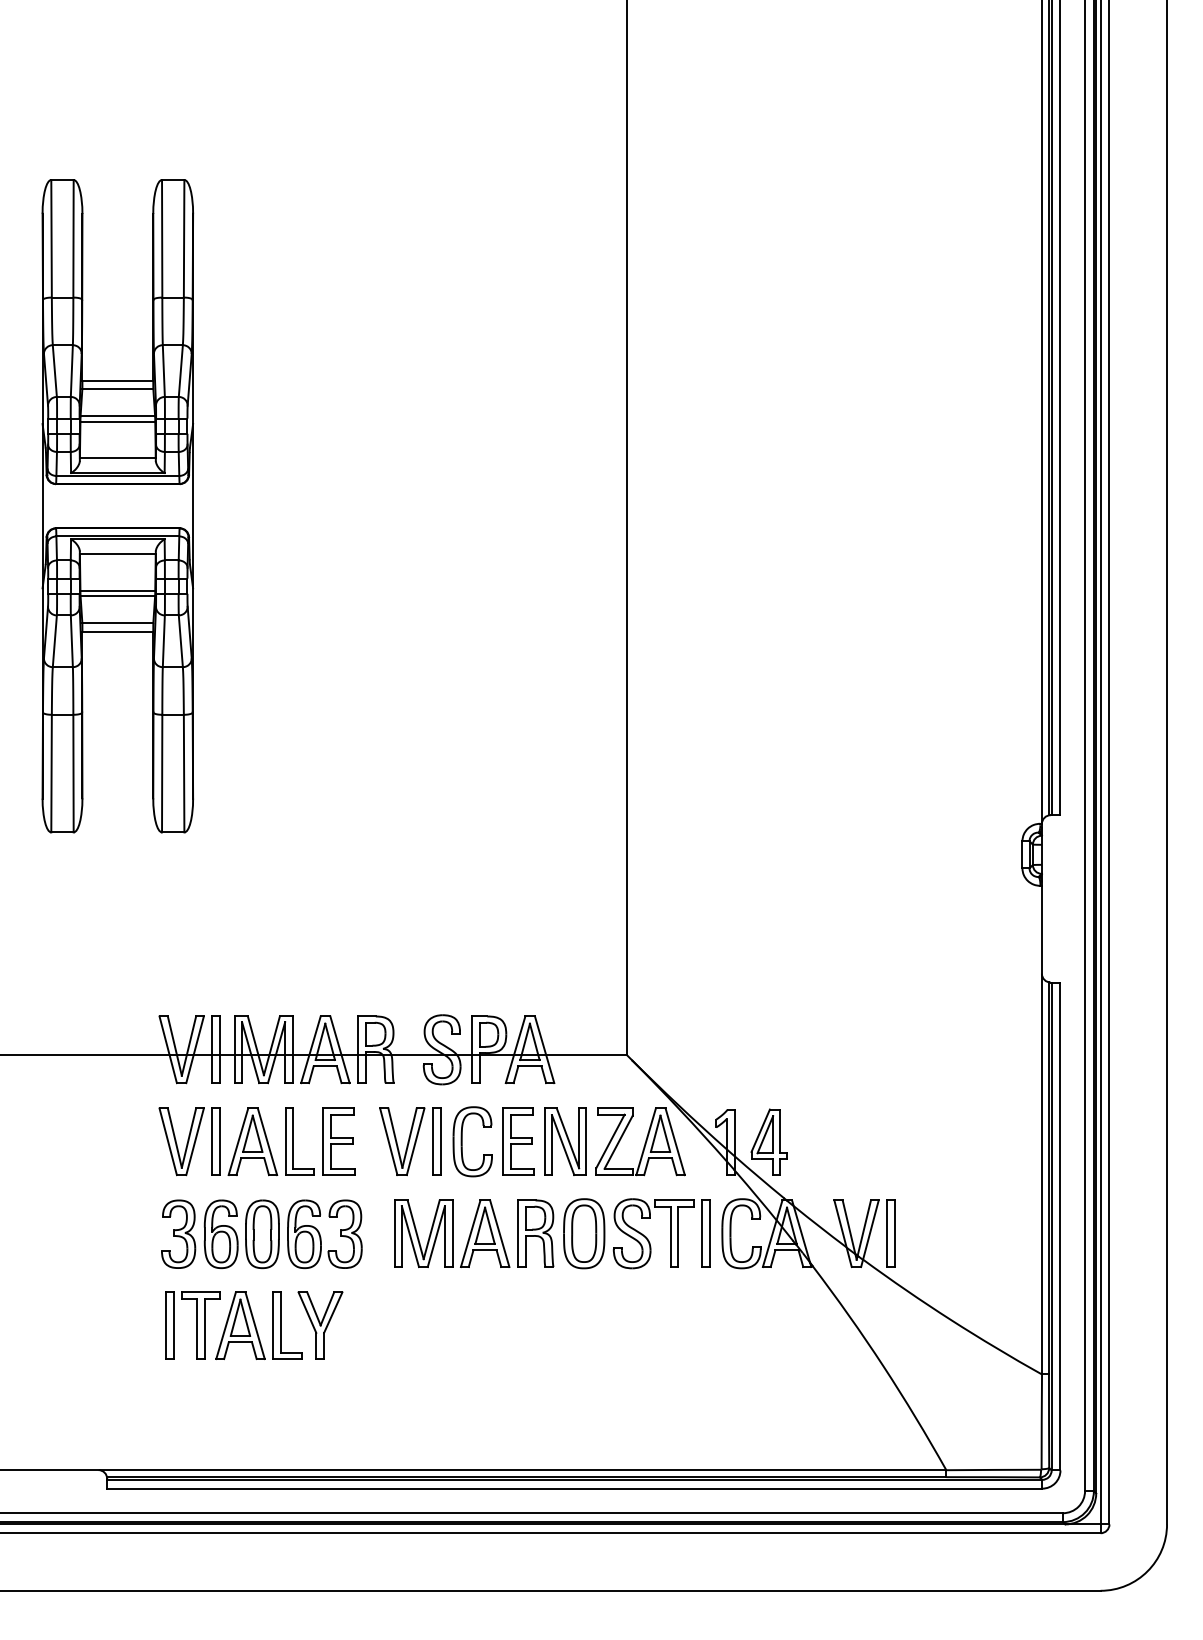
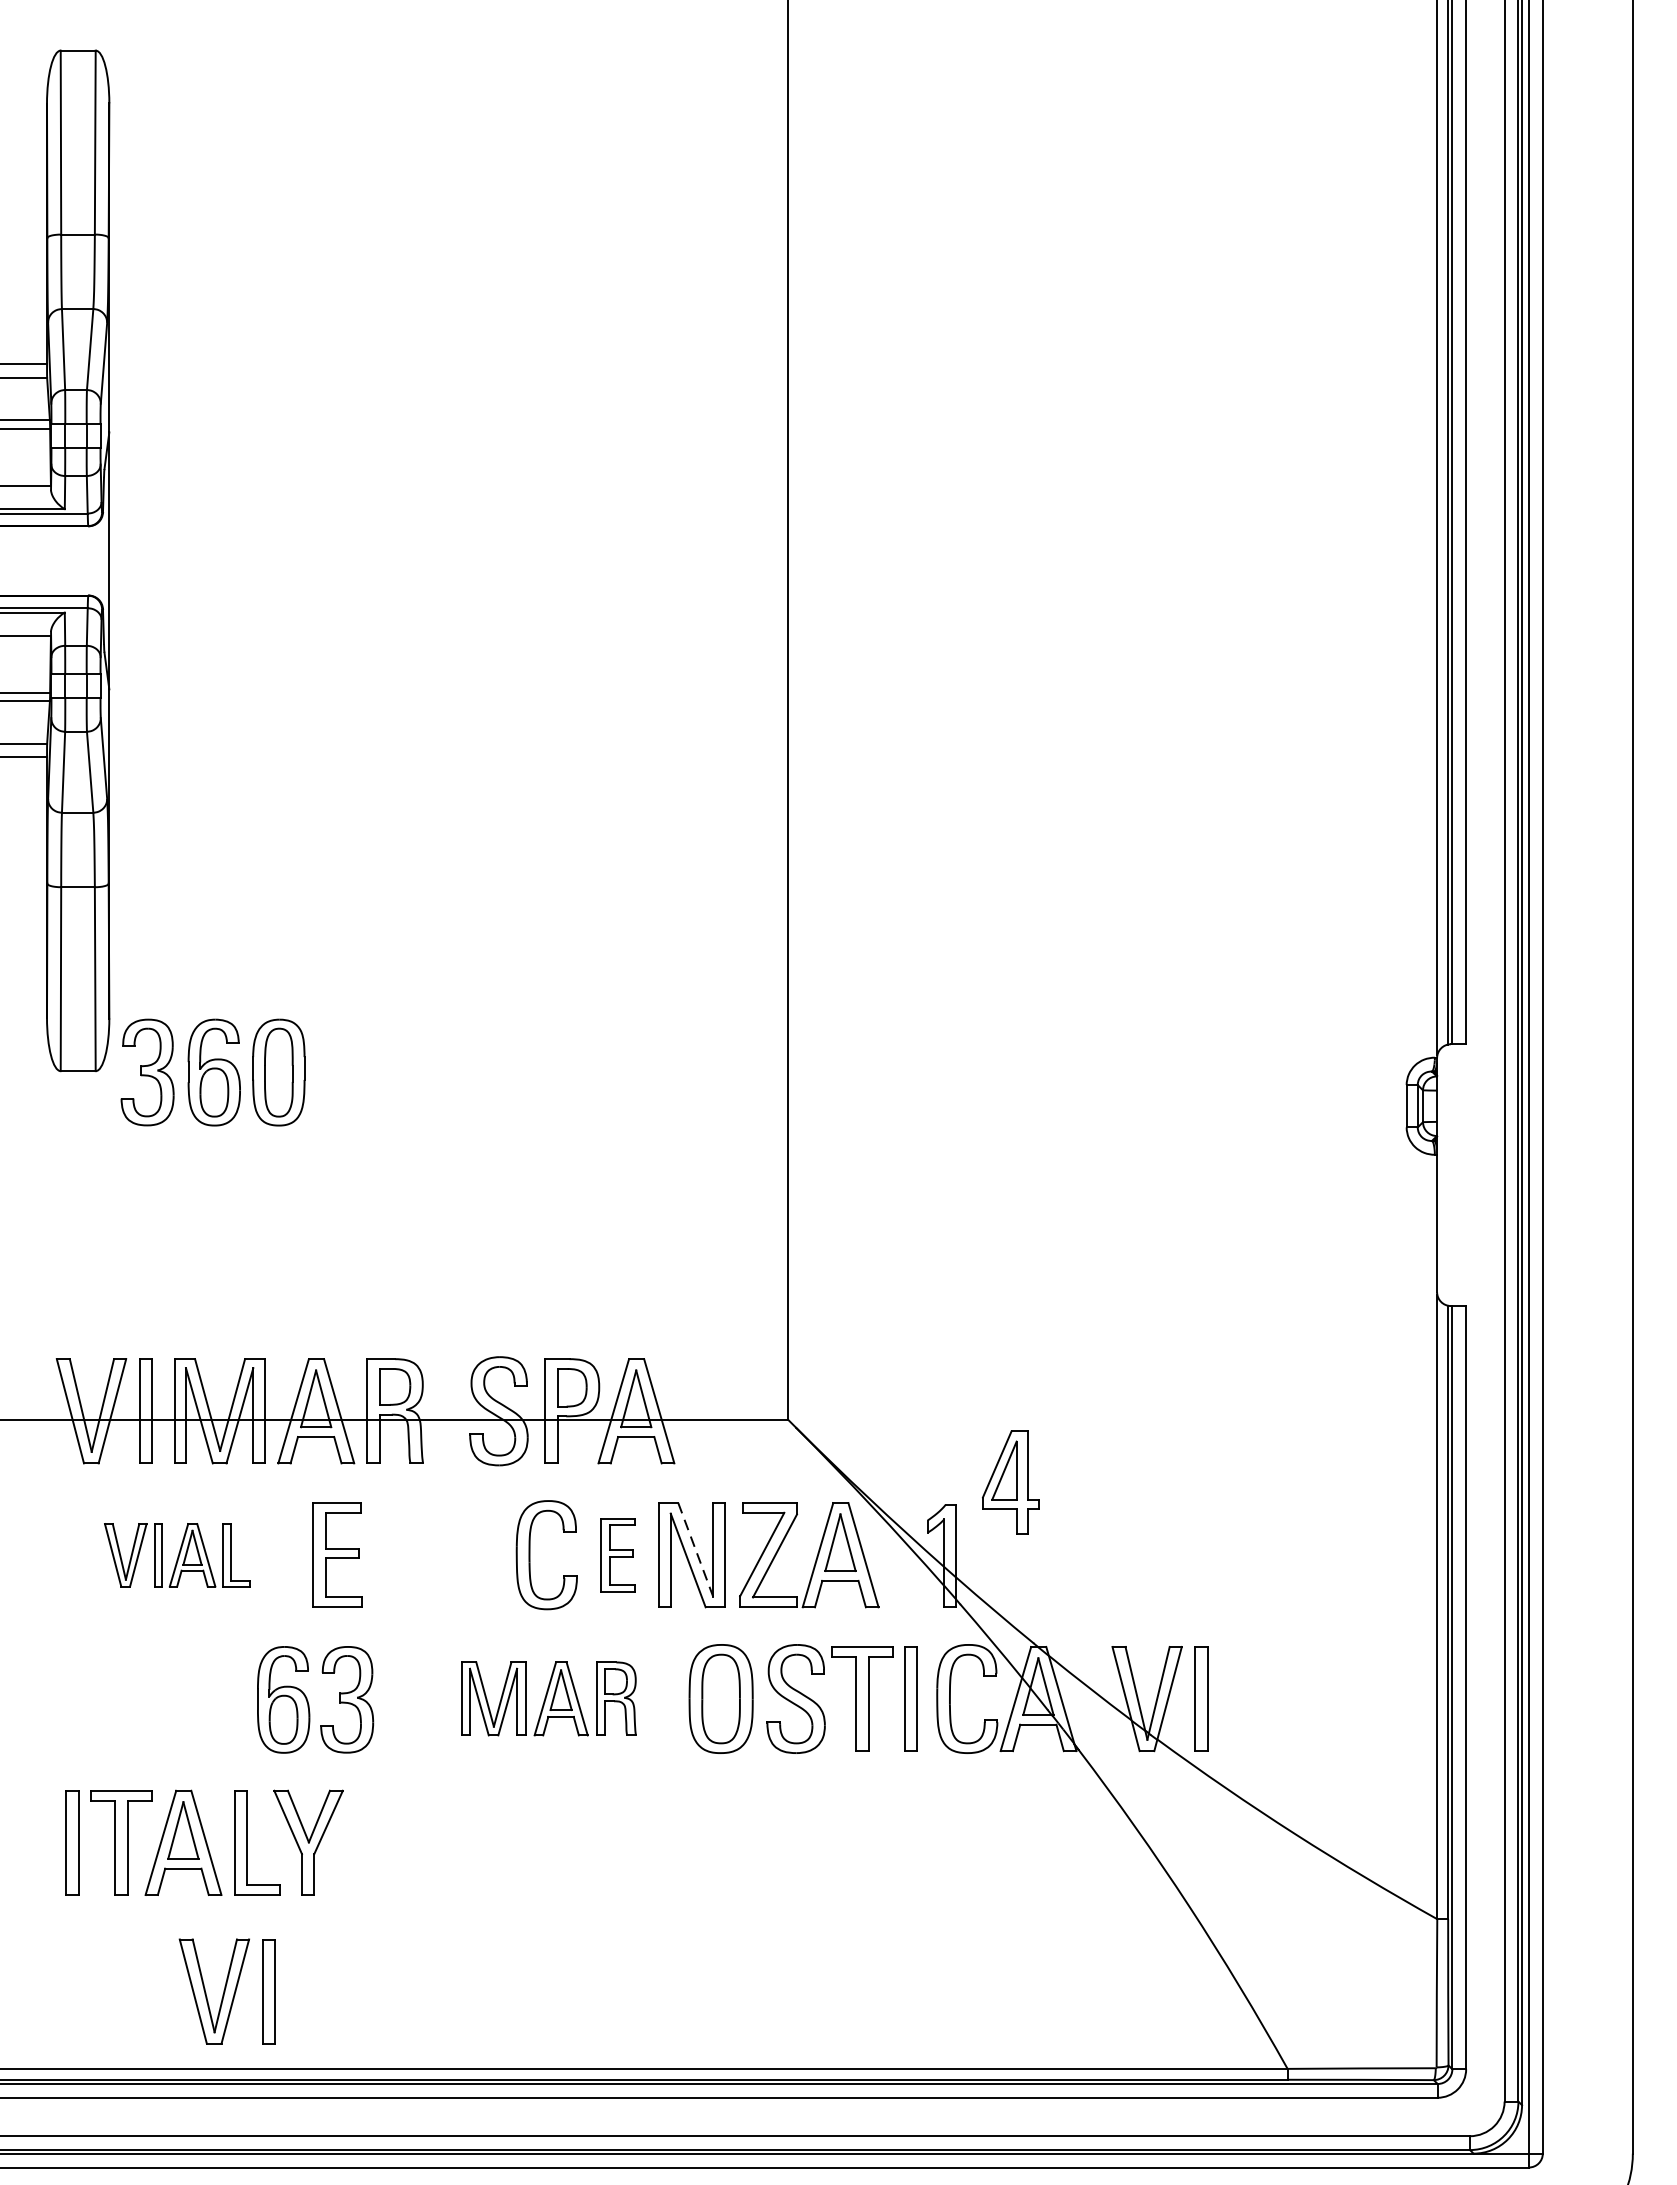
line: (567, 1138) -> (694, 1550), solid -> dashed
part: (236, 1141) -> (177, 1554), size x0.6
part: (410, 1141) -> (227, 1991), moved
part: (518, 1141) -> (618, 1554), size x0.7
part: (768, 1141) -> (1009, 1481), moved
part: (474, 1233) -> (549, 1698), size x0.7
part: (220, 1234) -> (213, 1072), moved

